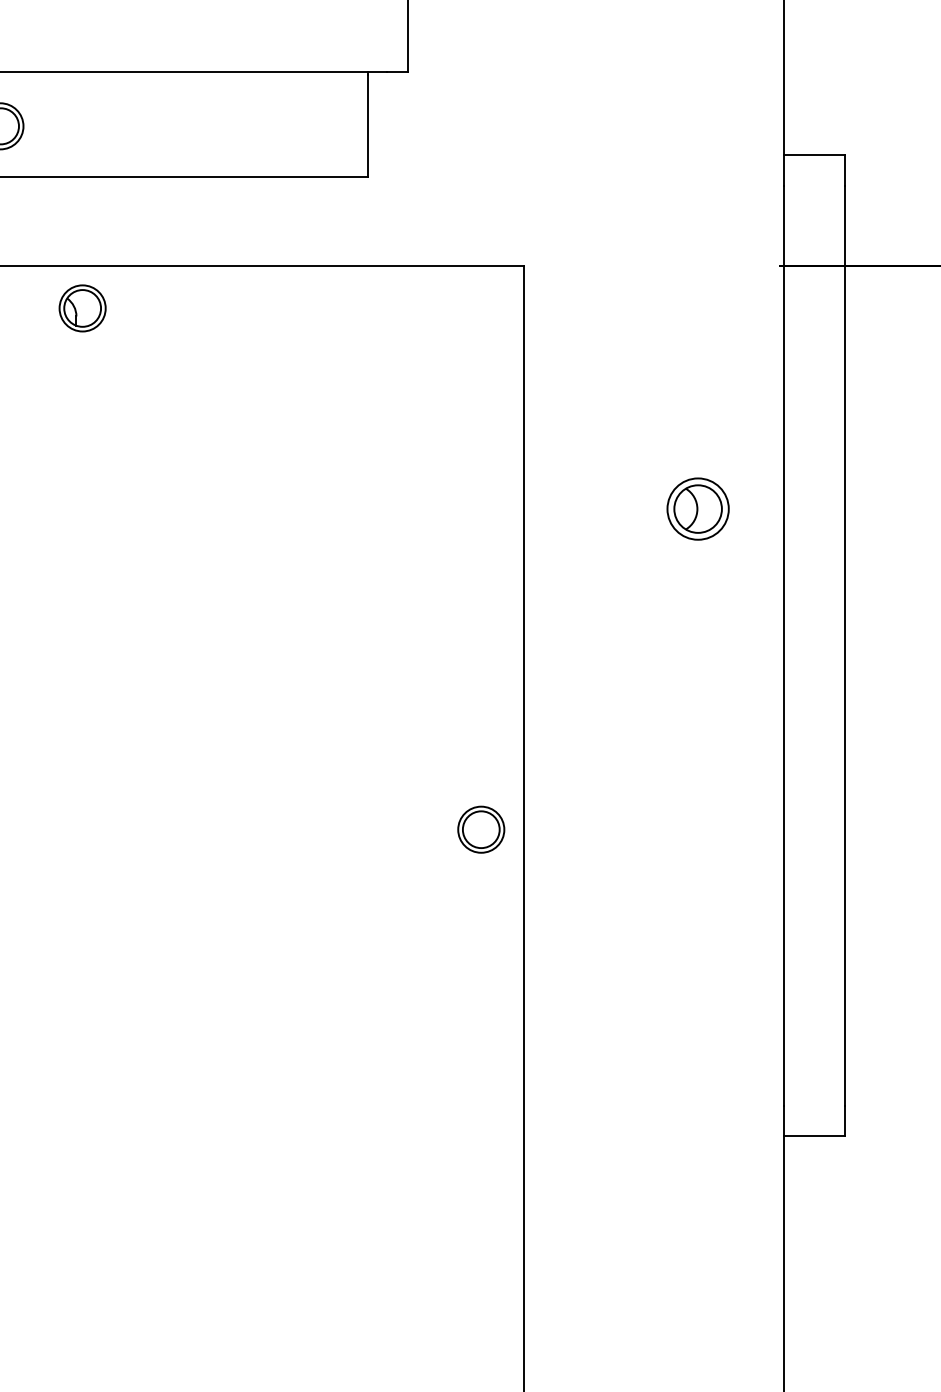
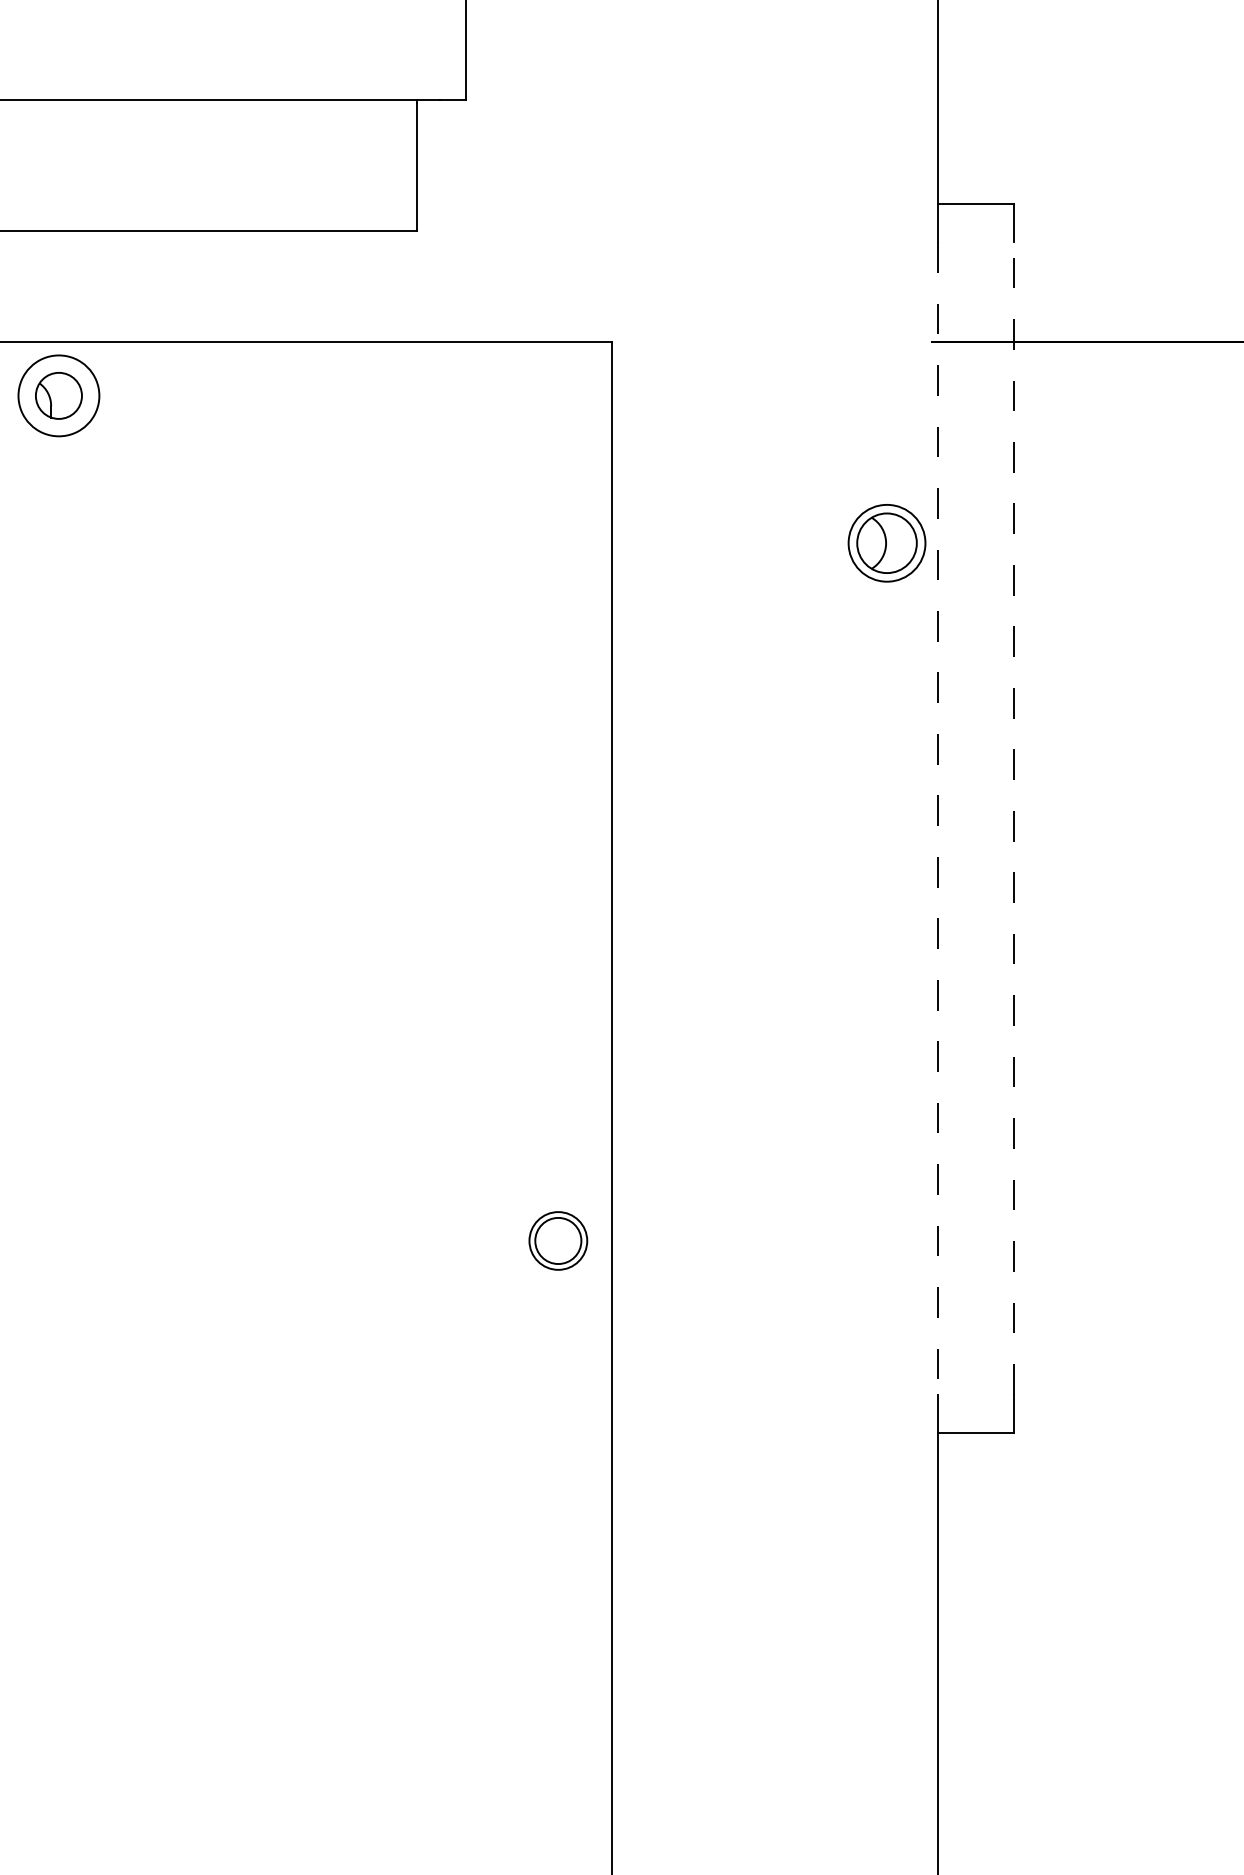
circle: (82, 308) -> (58, 395), size x1.4
part: (697, 509) -> (886, 543), moved
line: (845, 644) -> (1014, 817), solid -> dashed
line: (783, 645) -> (937, 818), solid -> dashed
part: (481, 829) -> (558, 1240), moved

